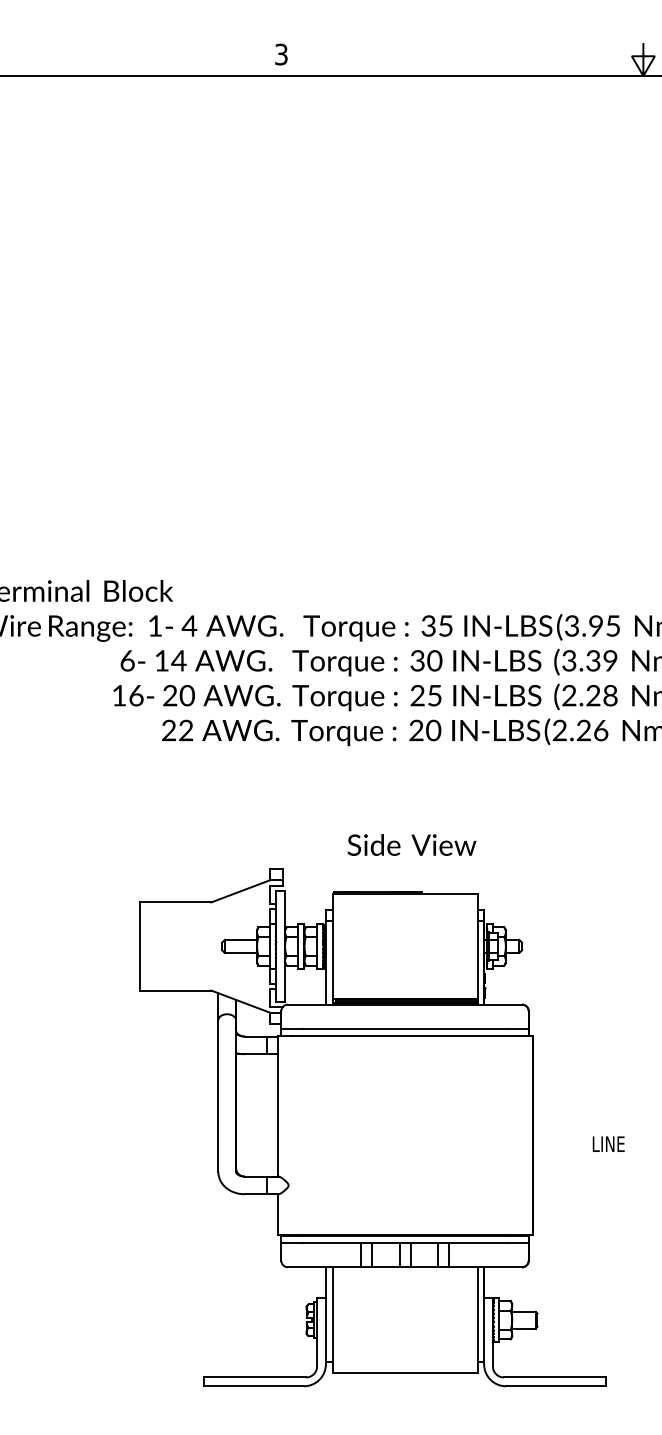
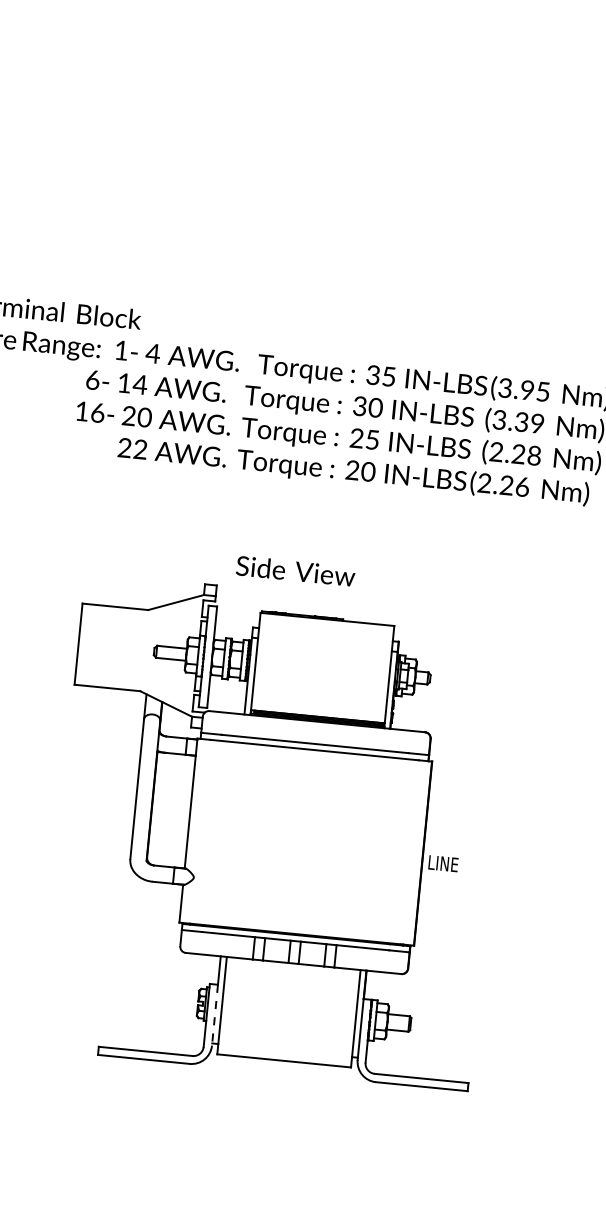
text: (411, 844) -> (295, 570), moved
text: (608, 1143) -> (443, 863), moved
line: (325, 1331) -> (214, 1015), solid -> dashed

